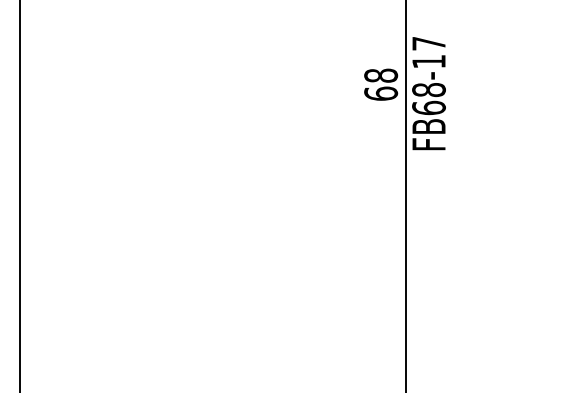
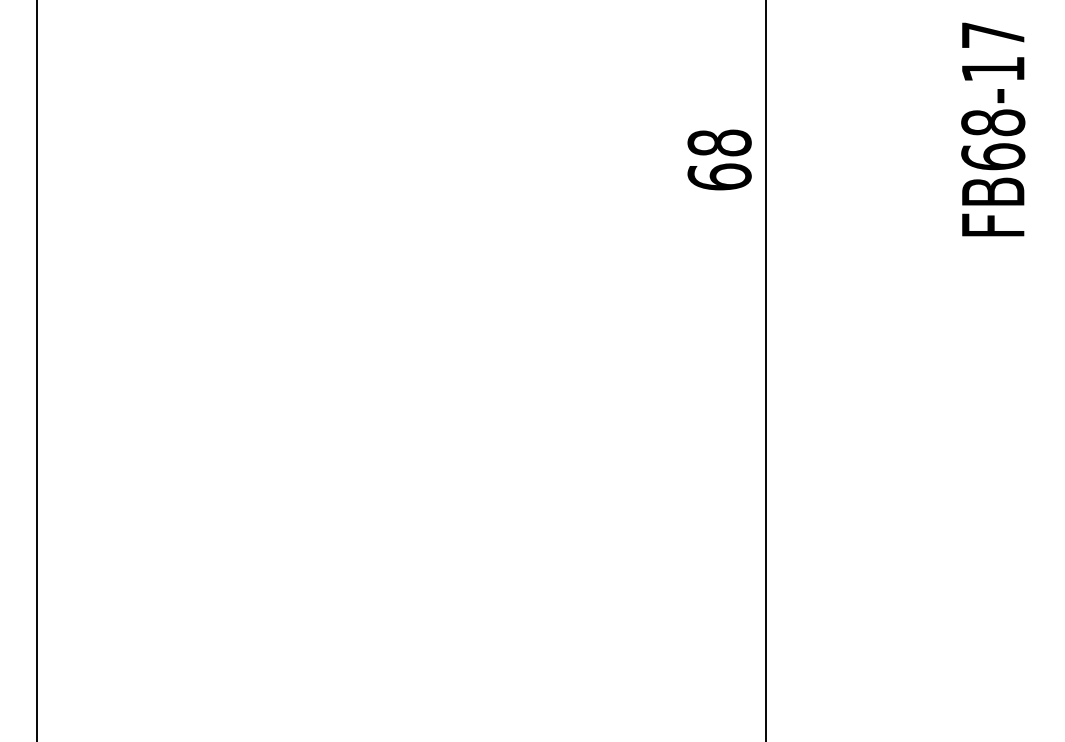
text: (428, 93) -> (992, 129), moved

